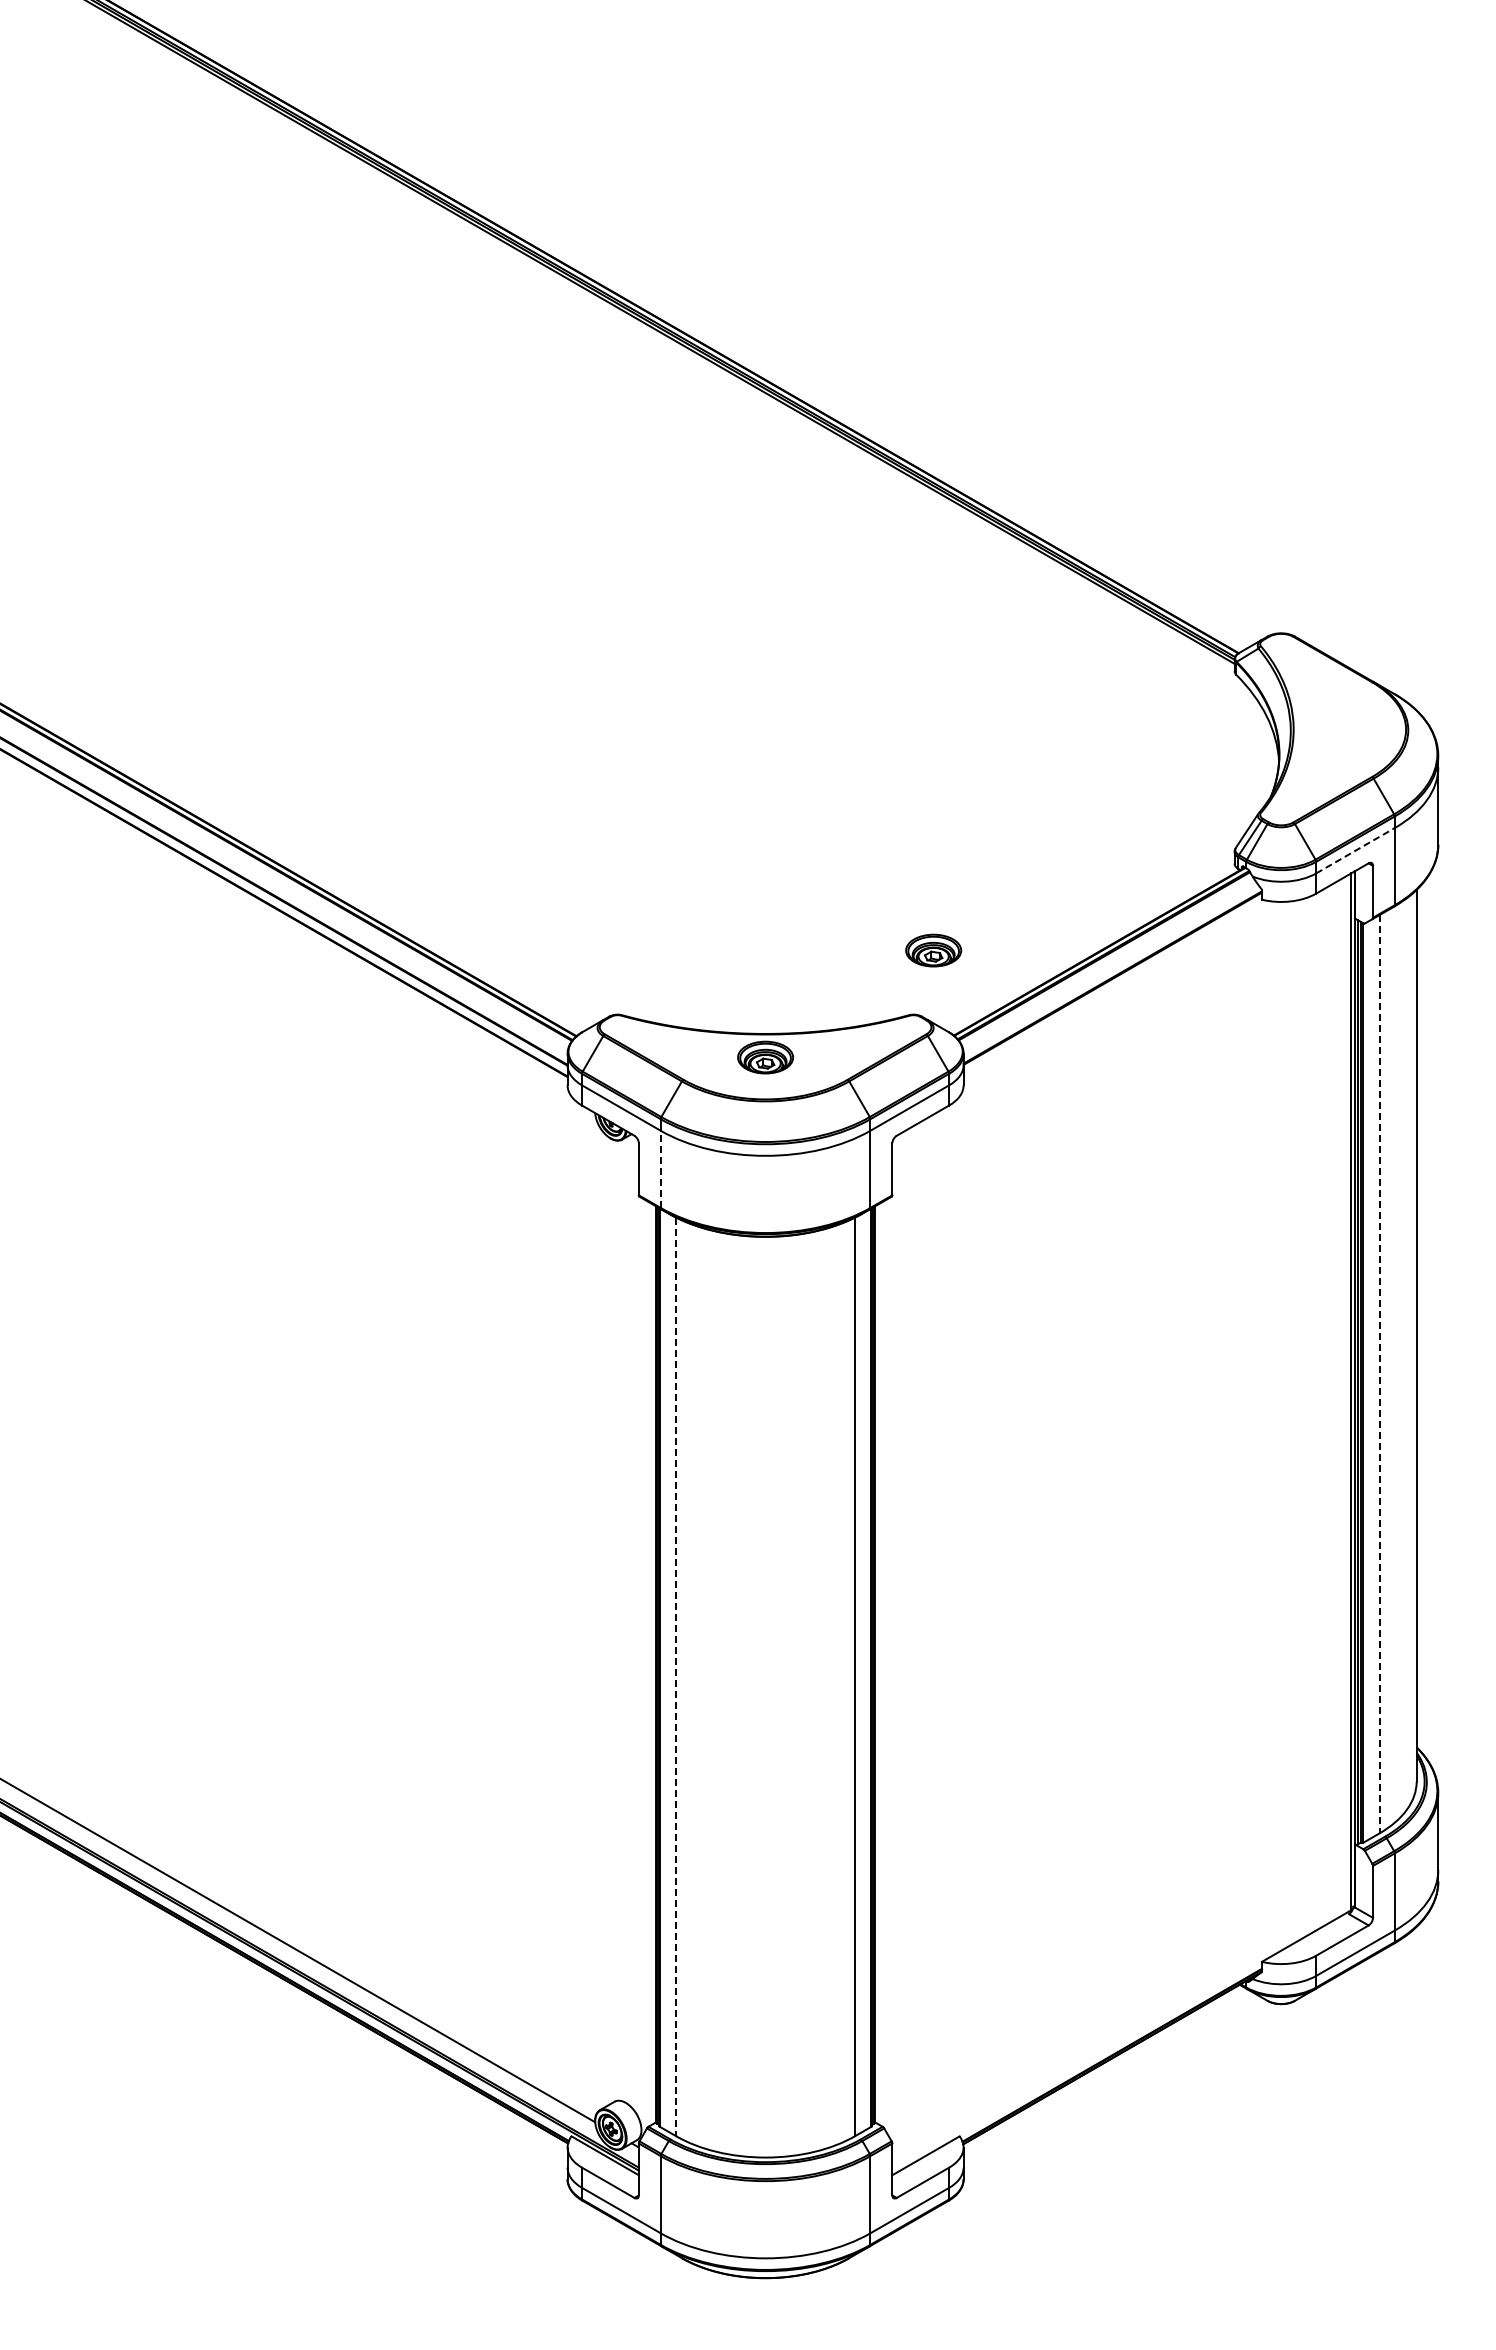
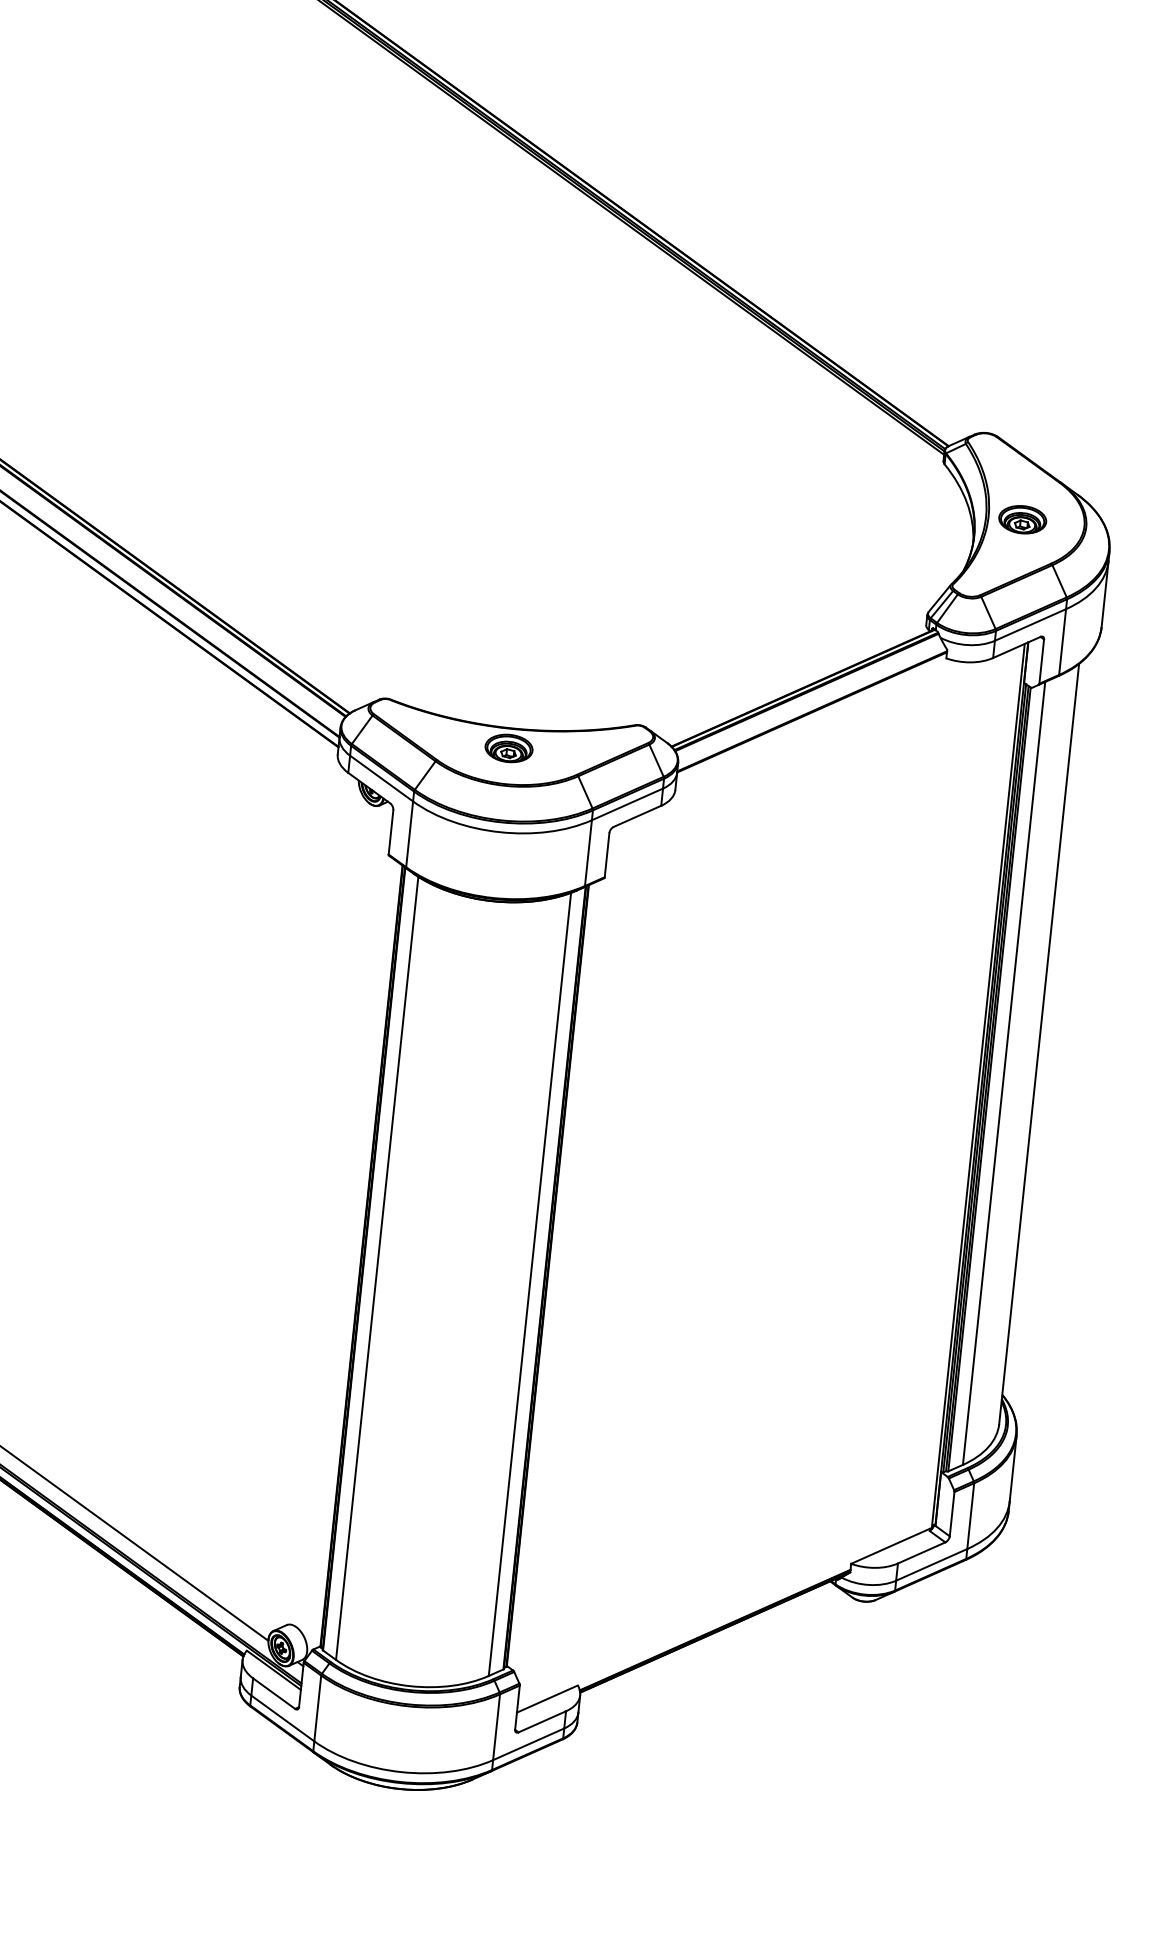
line: (1355, 850) -> (1030, 624), dashed -> solid
part: (933, 950) -> (1022, 519), moved
line: (660, 1169) -> (409, 834), dashed -> solid
line: (1379, 1374) -> (1004, 1073), dashed -> solid
line: (676, 1677) -> (377, 1268), dashed -> solid

